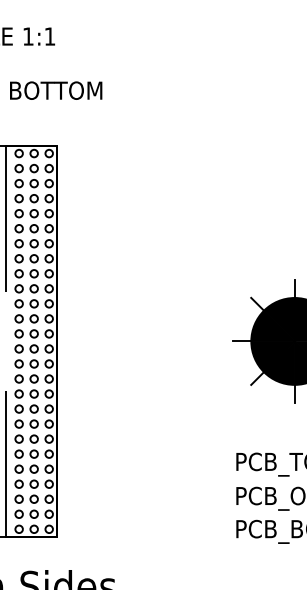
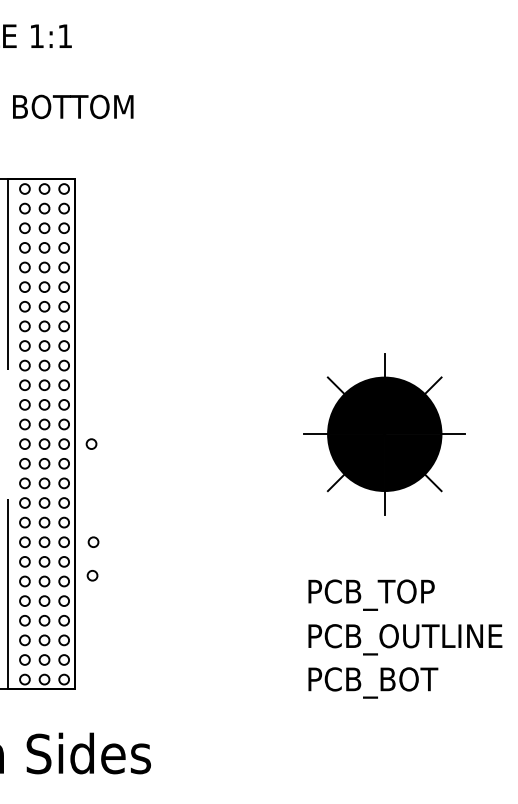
circle: (70, 348) -> (91, 443), added
circle: (71, 423) -> (93, 541), added
circle: (70, 449) -> (92, 575), added

